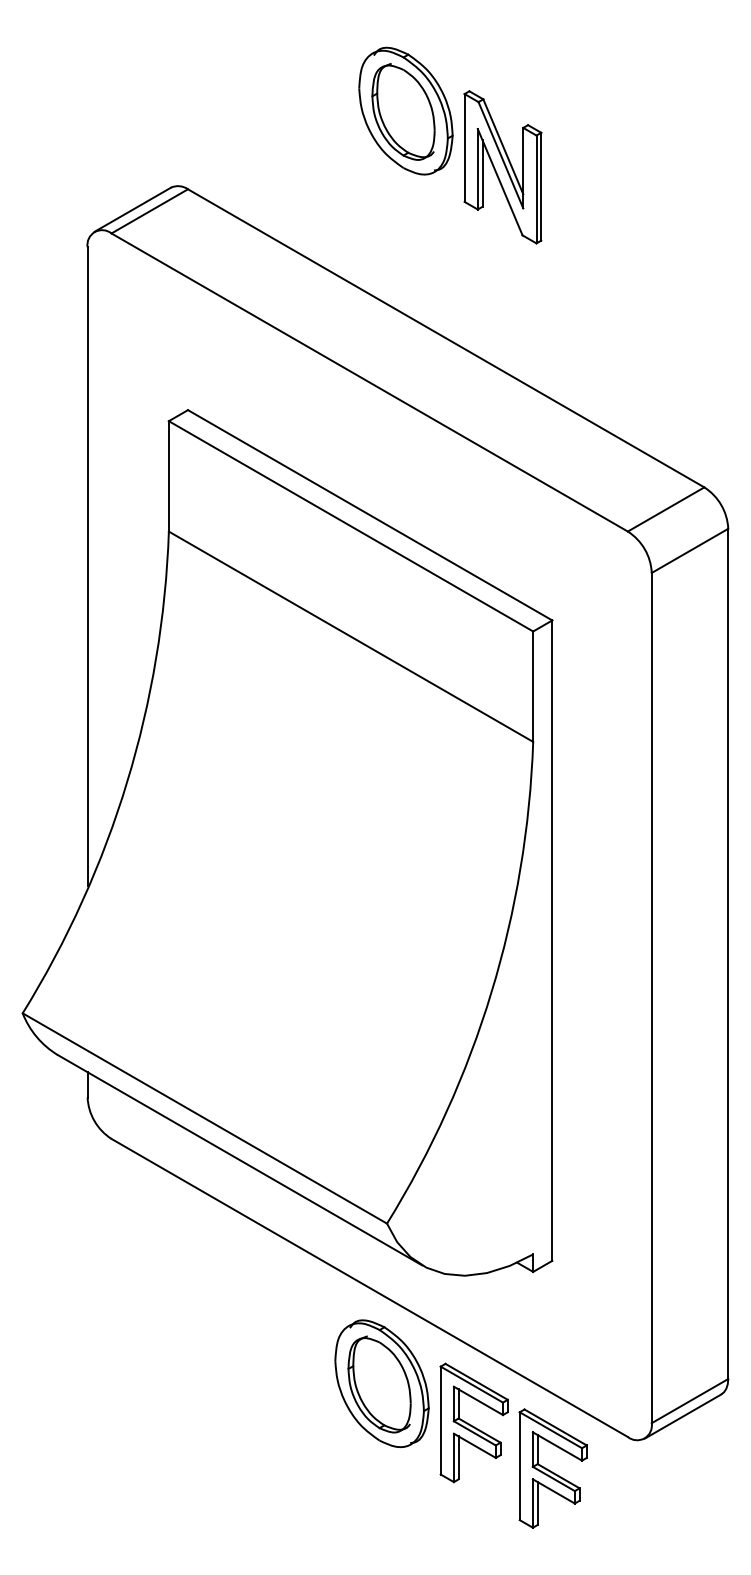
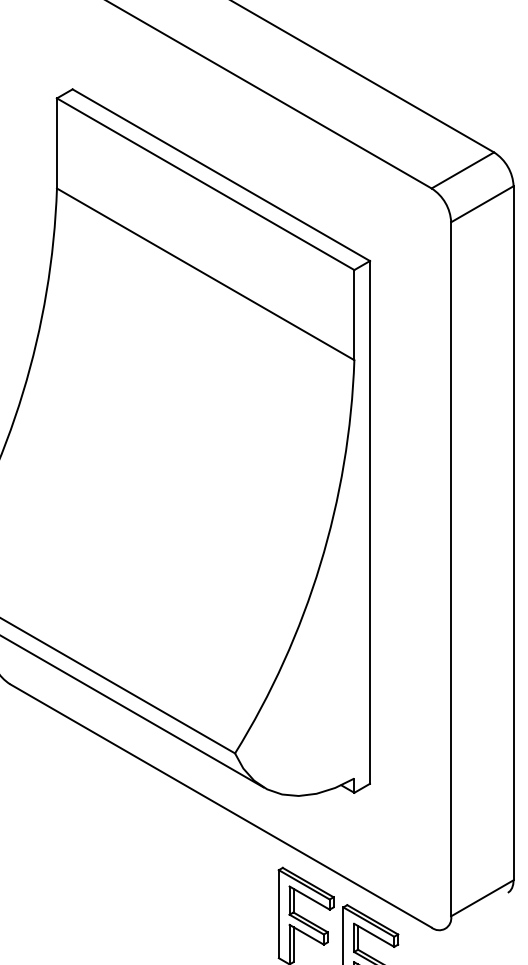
part: (381, 1383) -> (230, 883), removed
line: (682, 1416) -> (476, 910), removed

